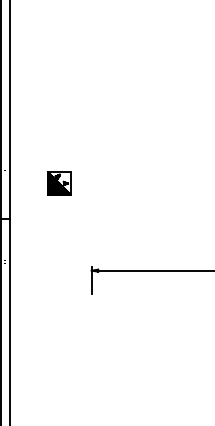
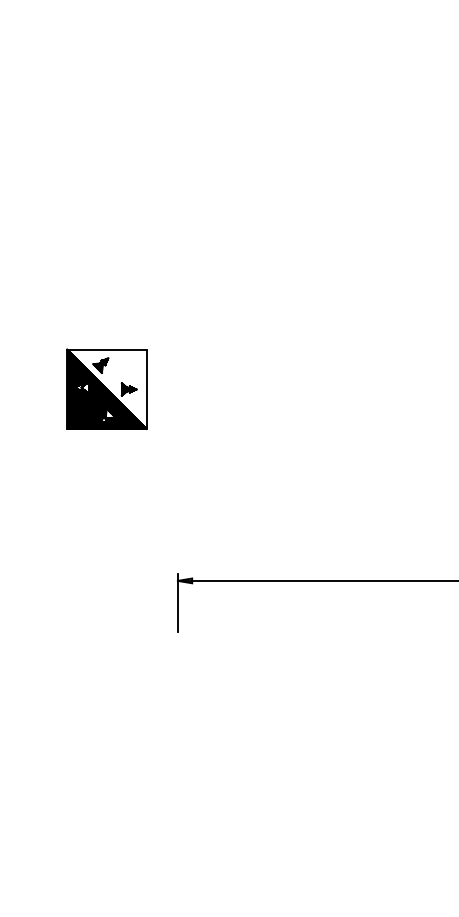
part: (59, 183) -> (106, 389), size x1.6

